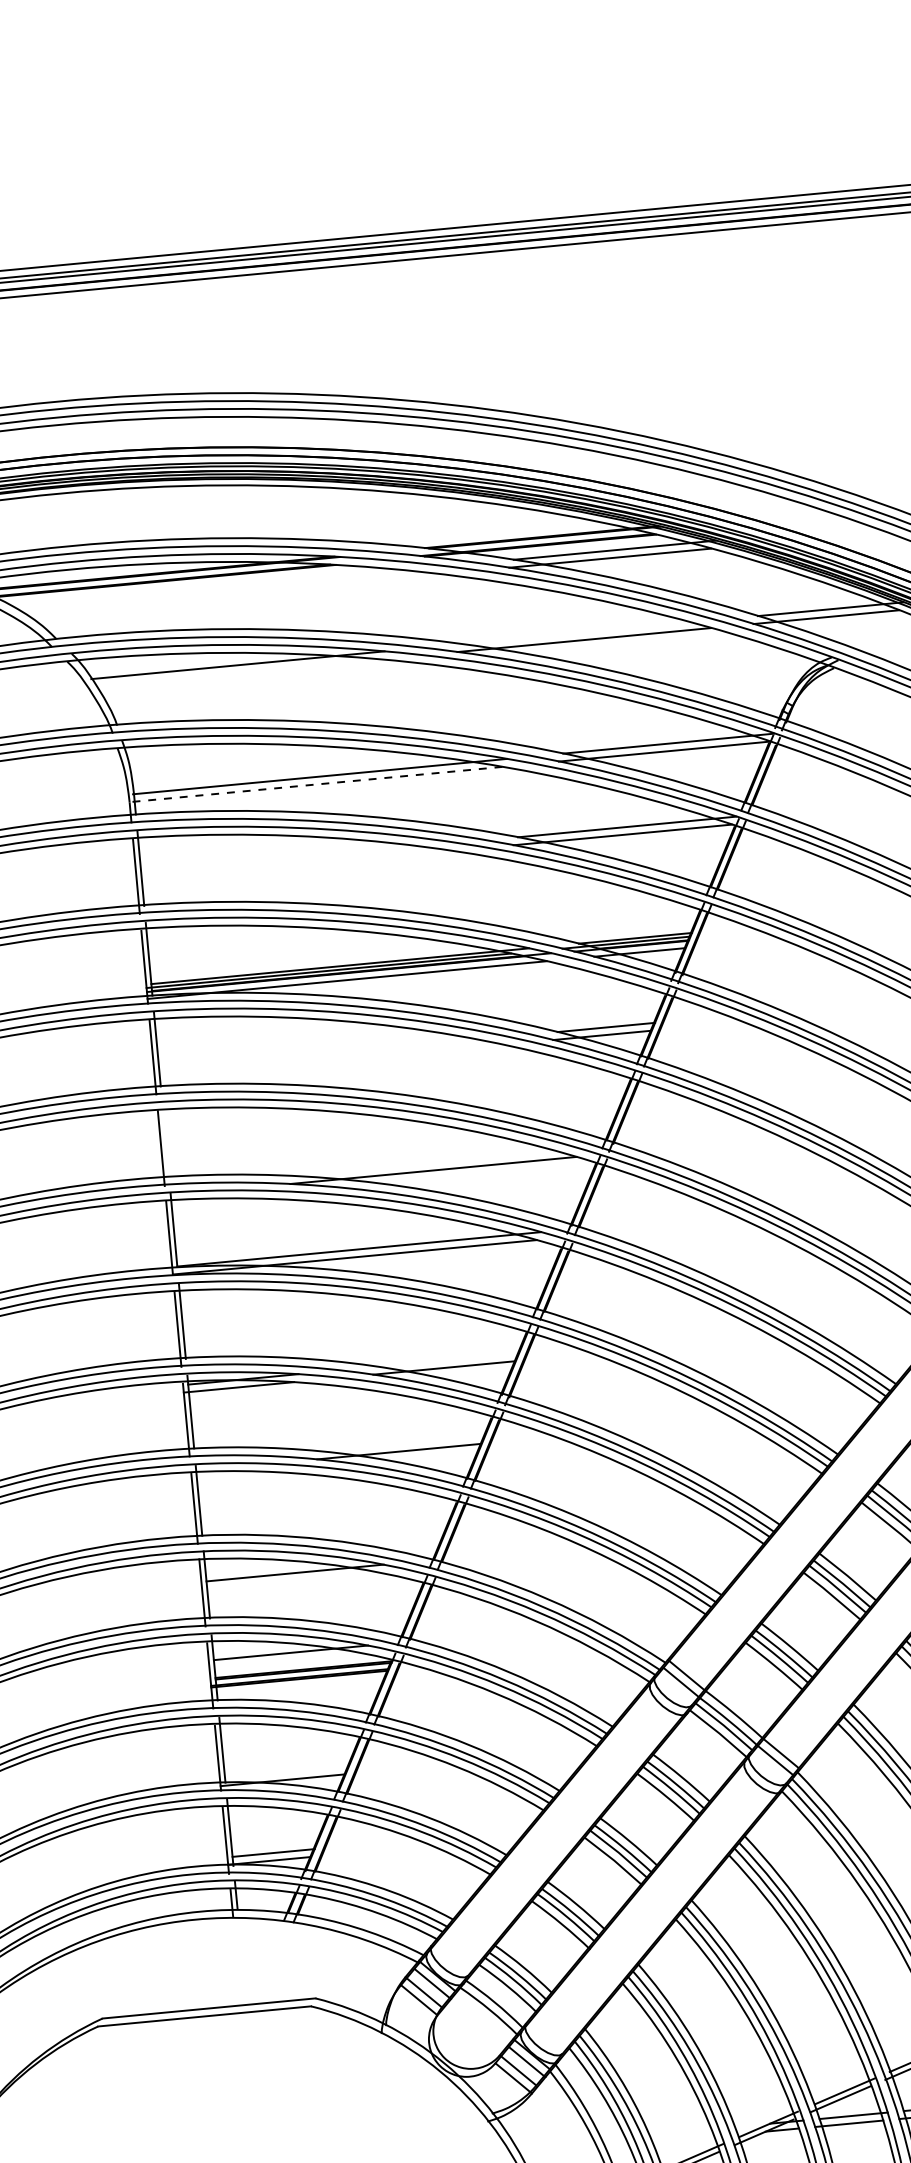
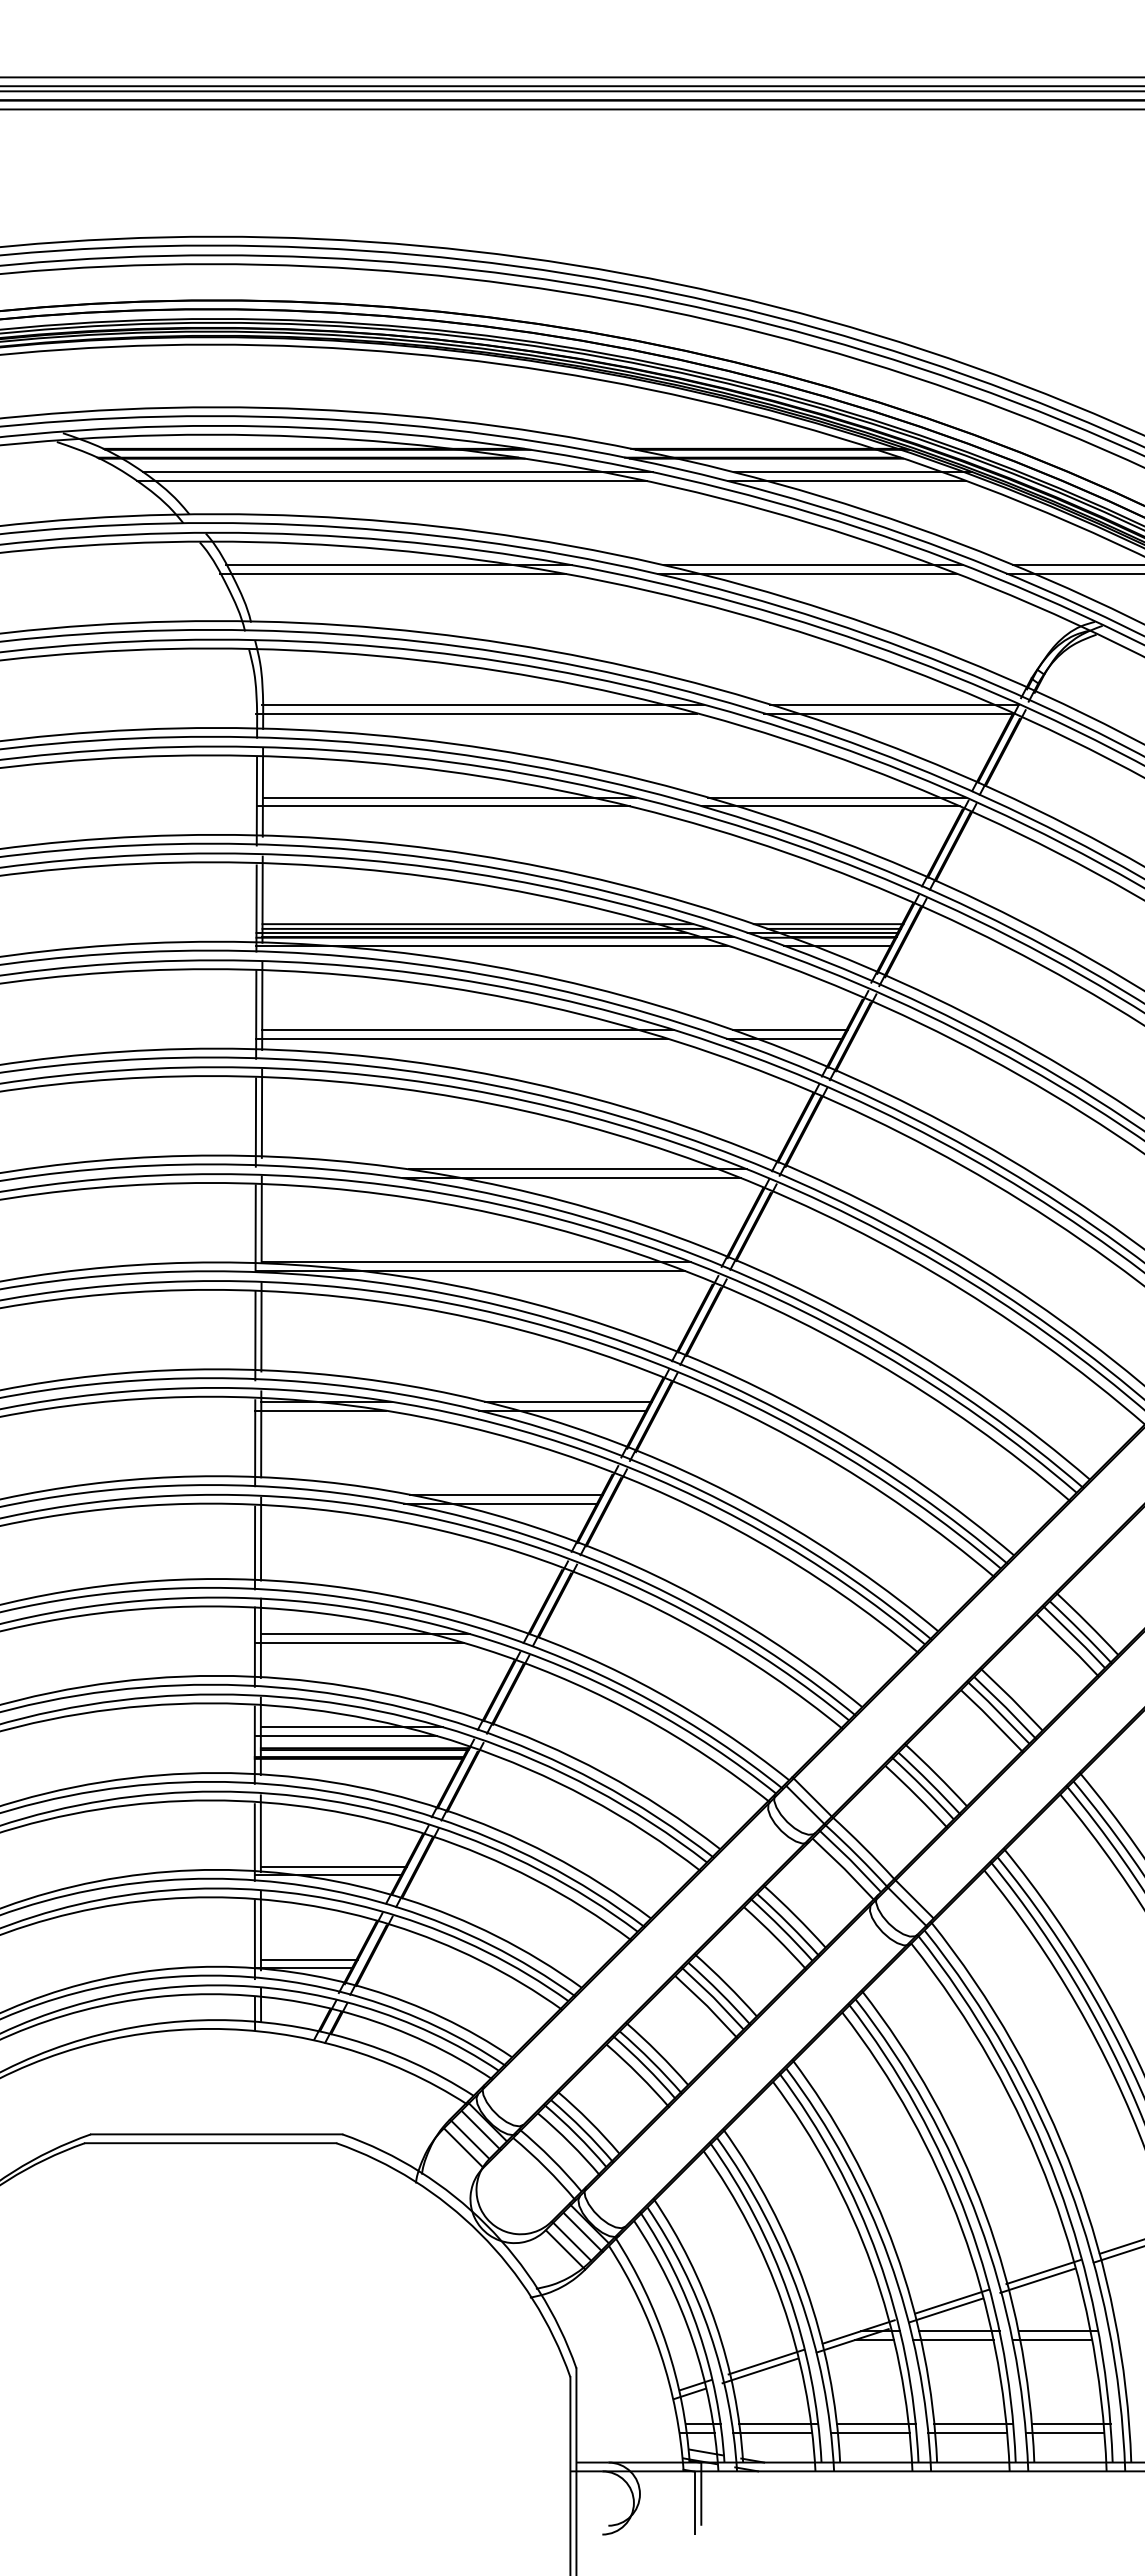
line: (229, 586) -> (397, 472), added
line: (224, 594) -> (391, 481), added
line: (588, 632) -> (813, 565), added
line: (233, 673) -> (392, 574), added
line: (315, 784) -> (476, 713), dashed -> solid
line: (299, 857) -> (449, 797), added
line: (294, 865) -> (443, 806), added
line: (630, 935) -> (828, 924), added
line: (333, 963) -> (477, 924), added
line: (333, 1053) -> (467, 1030), added
line: (328, 1060) -> (461, 1038), added
line: (165, 1140) -> (261, 1113), added
line: (438, 1162) -> (578, 1169), added
line: (448, 1359) -> (568, 1401), added
line: (403, 1443) -> (506, 1494), added
line: (290, 1581) -> (359, 1643), added
line: (286, 1661) -> (345, 1736), added
line: (286, 1772) -> (333, 1866), added

